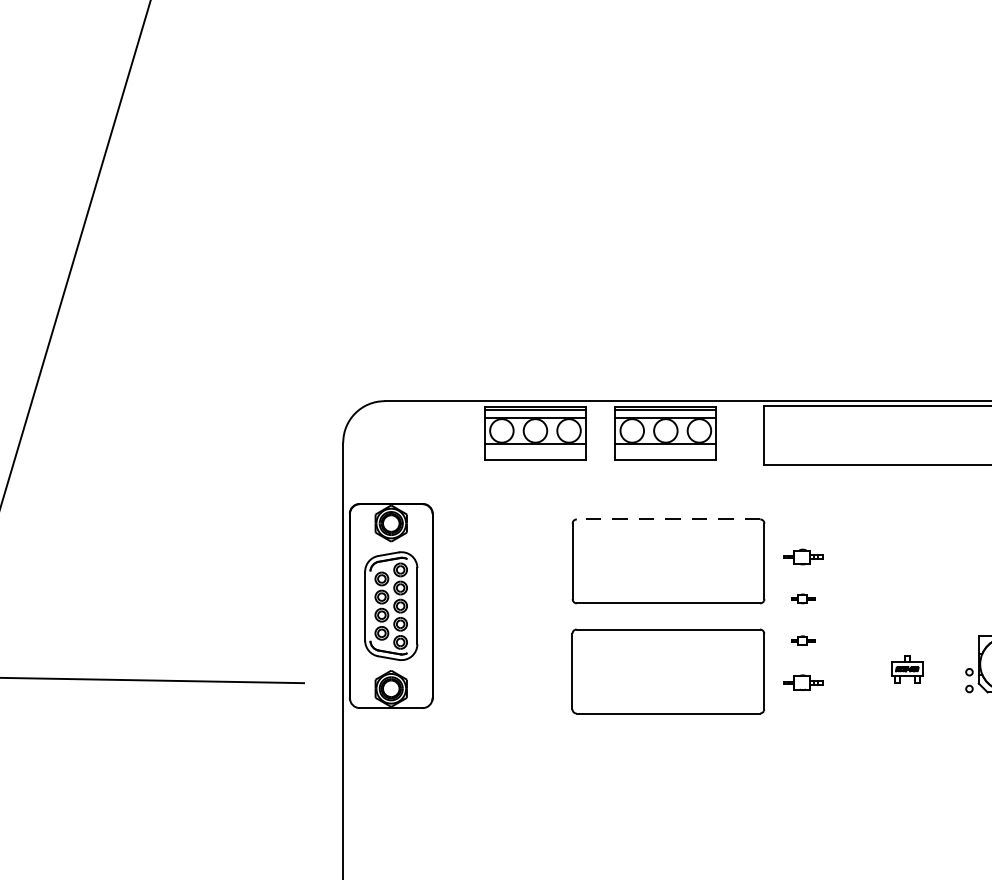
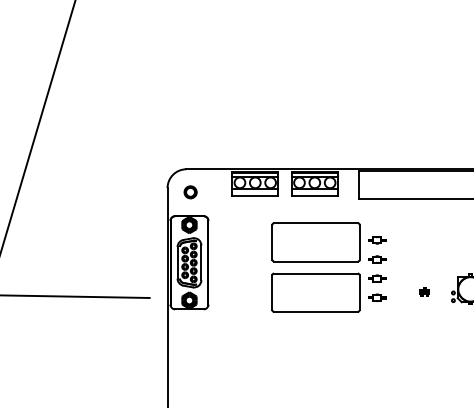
part: (393, 452) -> (190, 192), added
line: (669, 519) -> (316, 223), dashed -> solid
part: (803, 598) -> (377, 259), size x1.67
part: (803, 640) -> (377, 278), size x1.67
part: (906, 668) -> (424, 291), size x0.62

